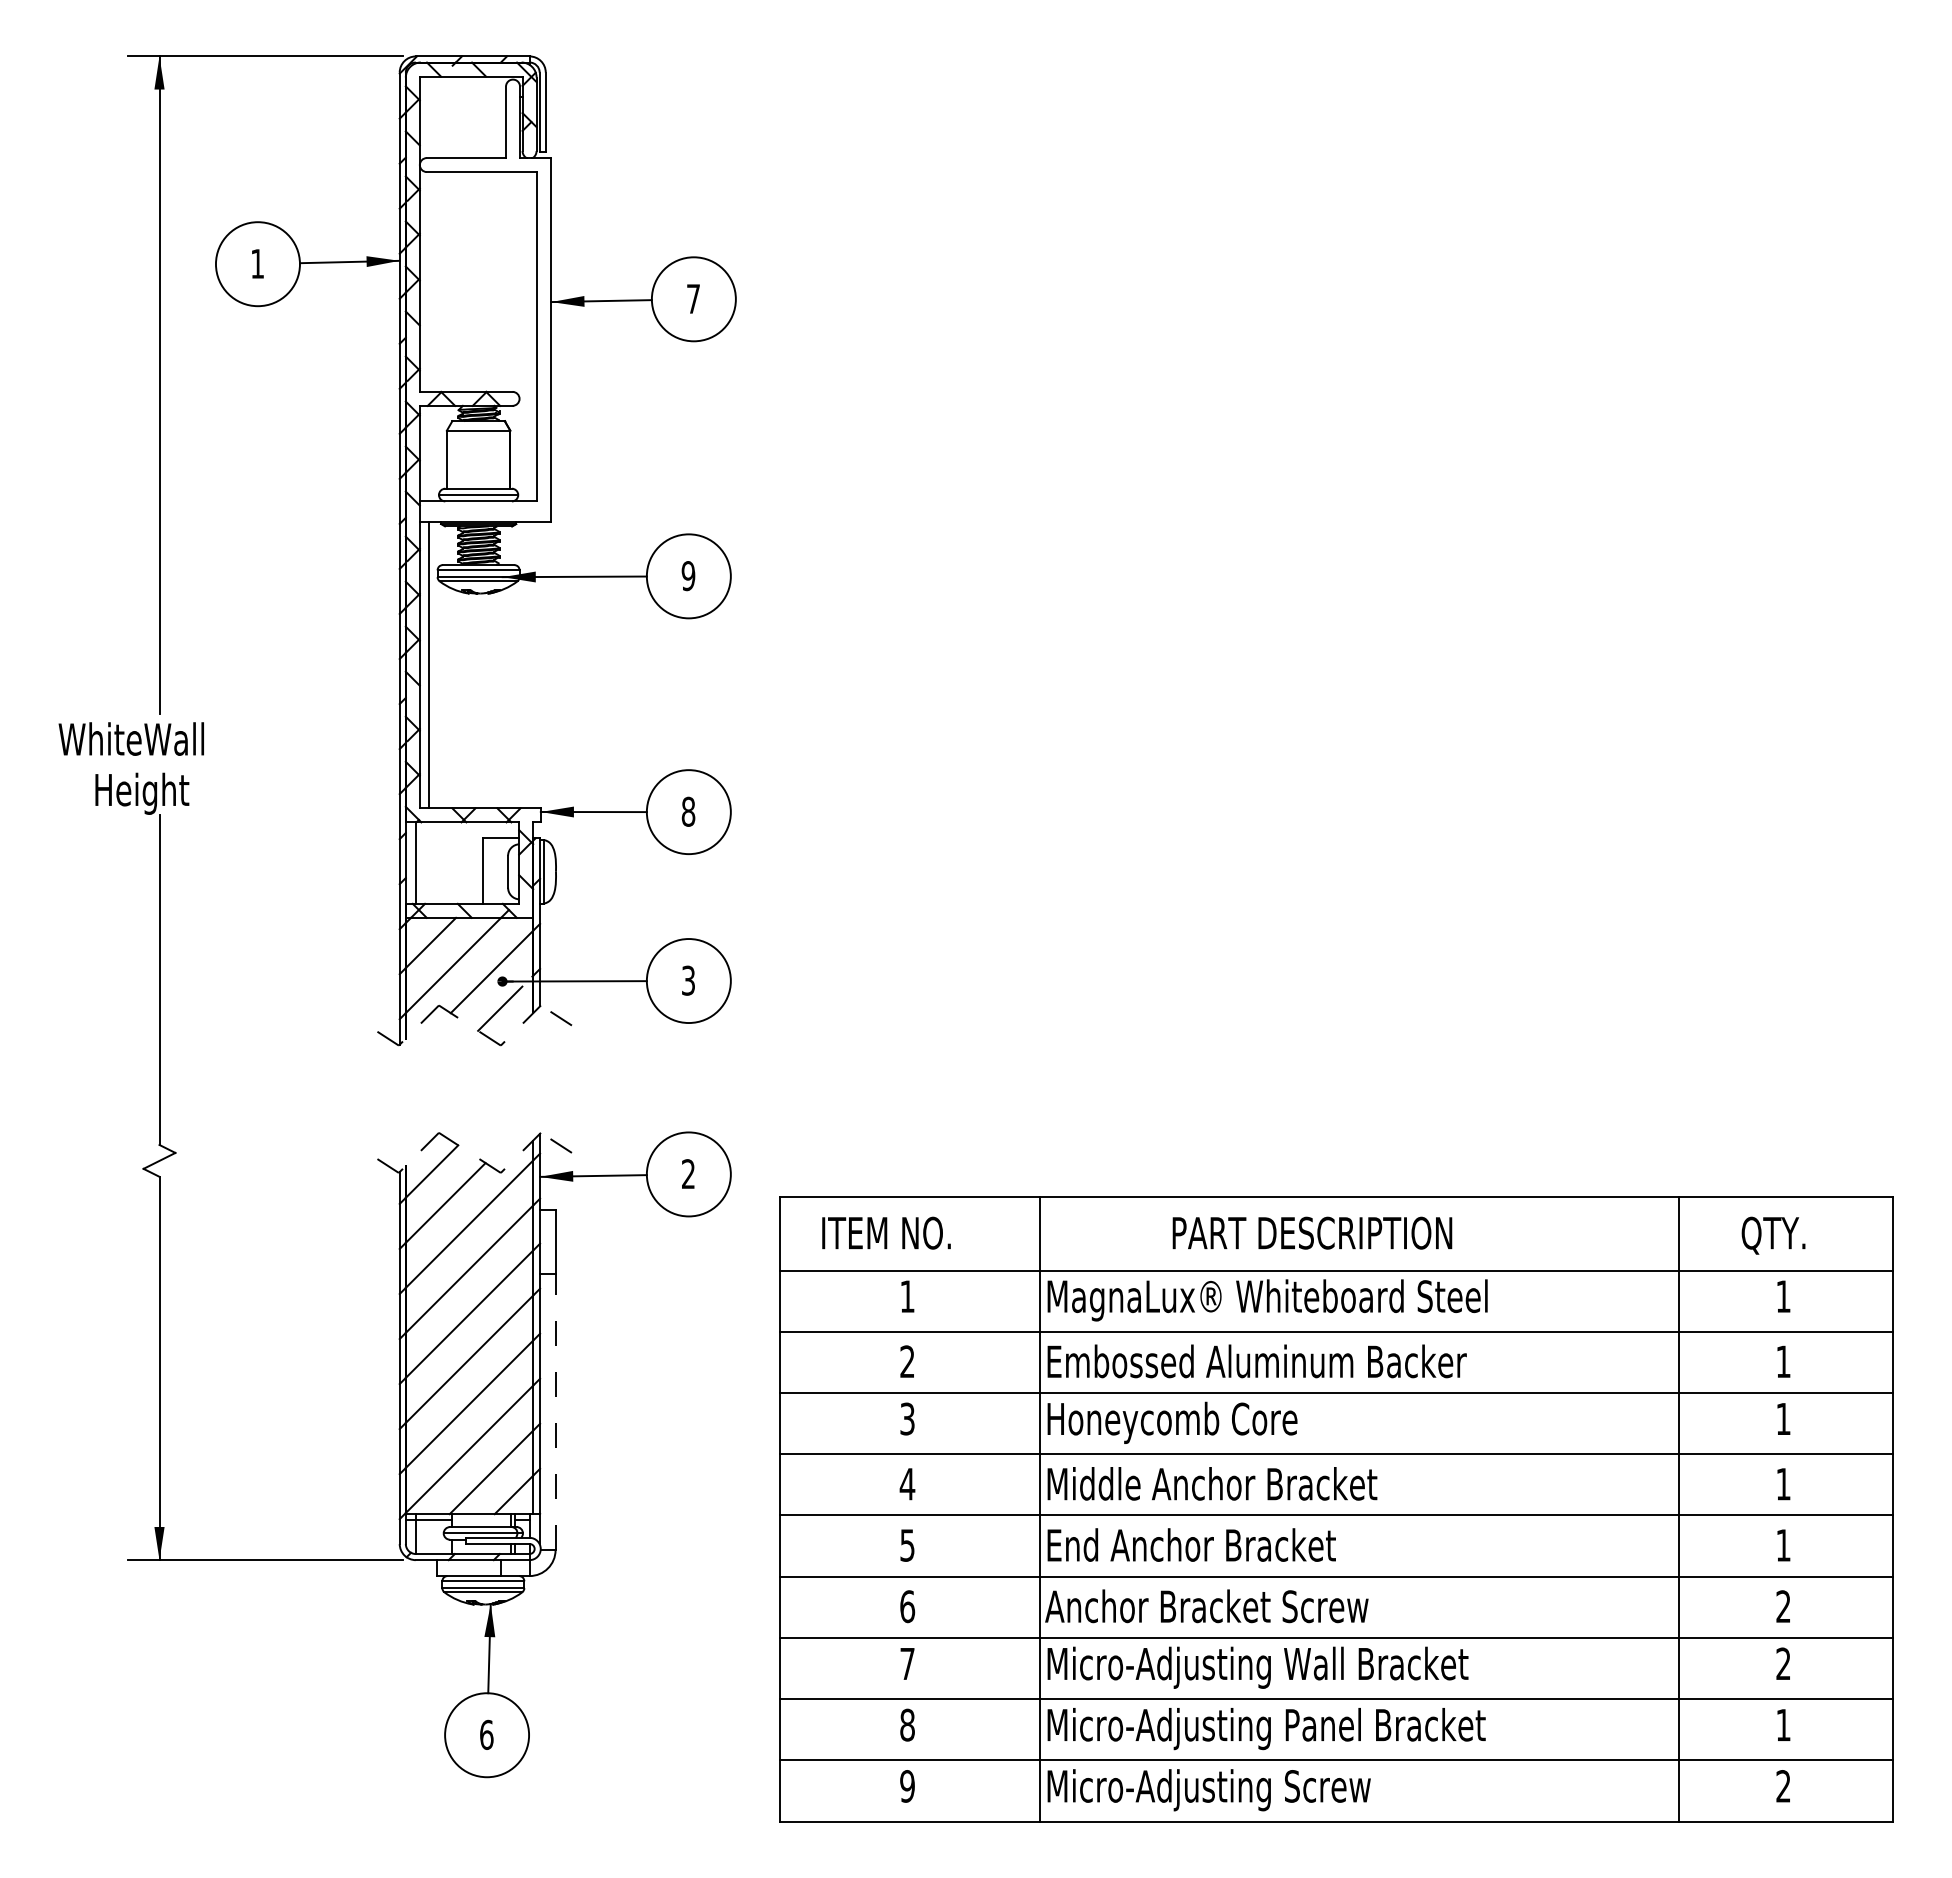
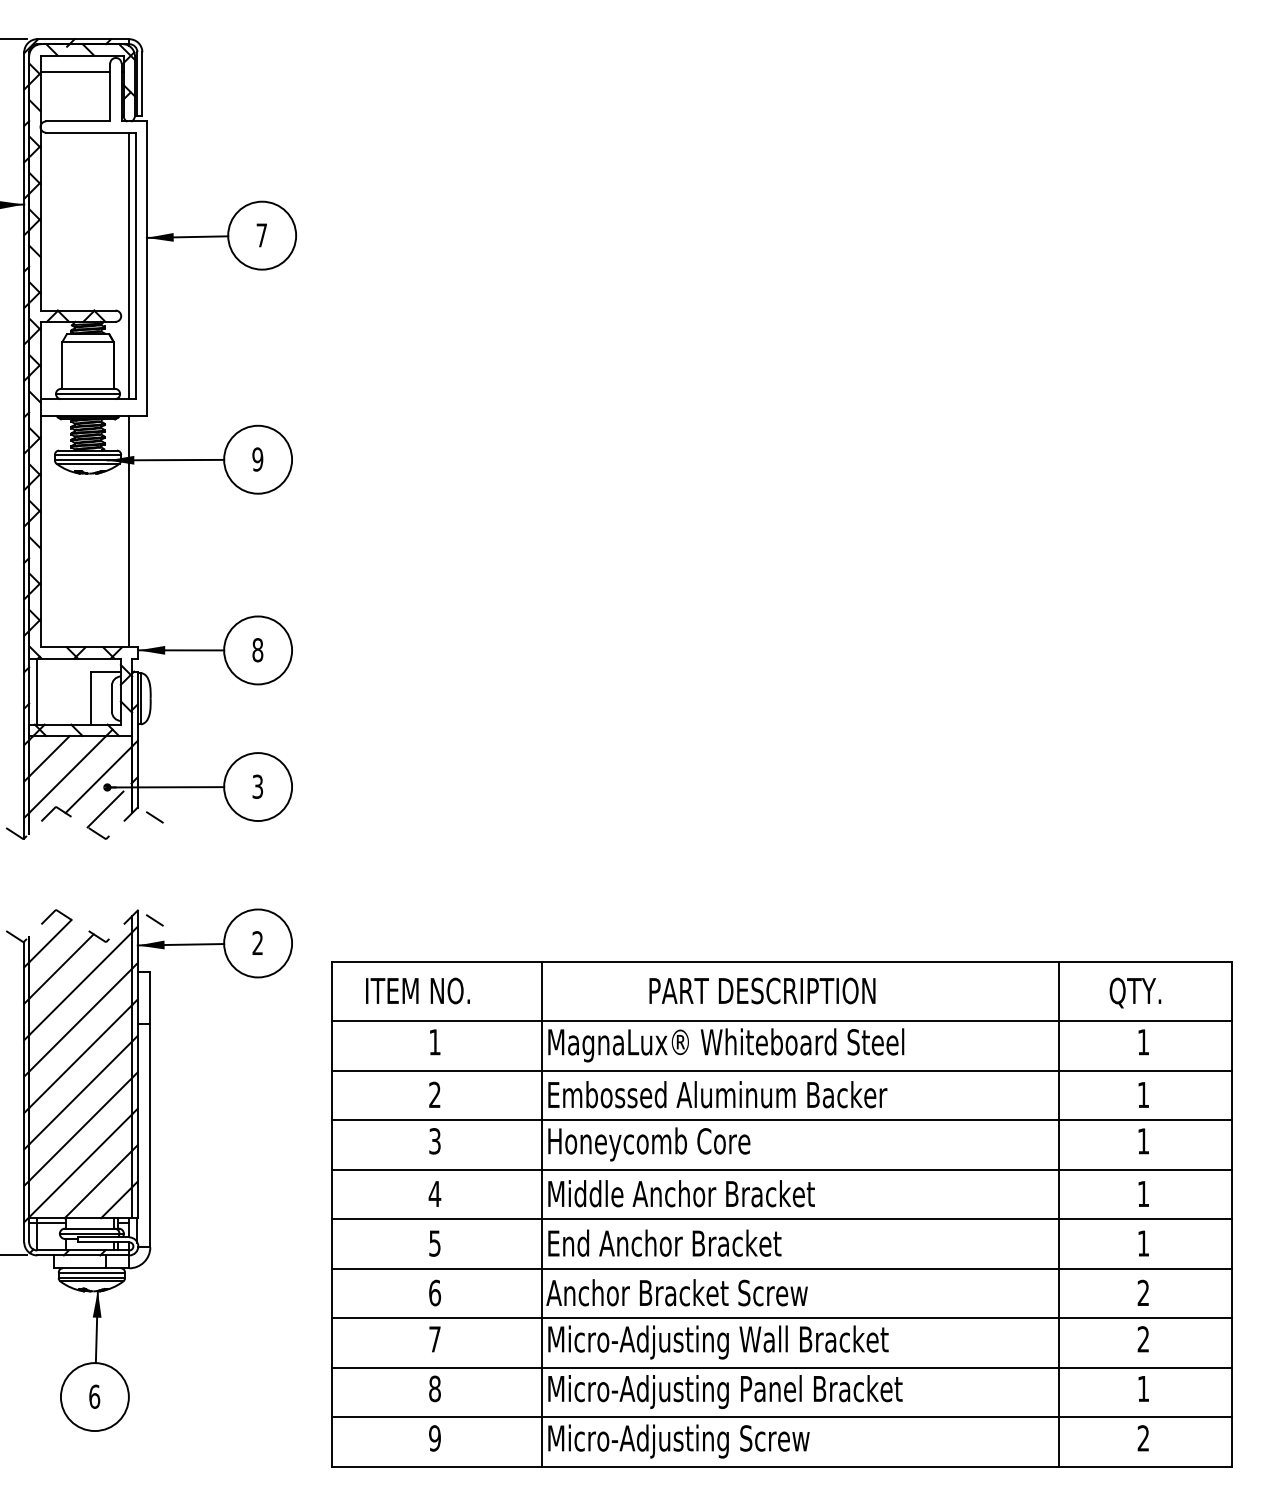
line: (462, 96) -> (75, 71), added
line: (529, 336) -> (129, 265), added
line: (428, 664) -> (129, 531), moved
line: (555, 1411) -> (150, 1135), dashed -> solid

